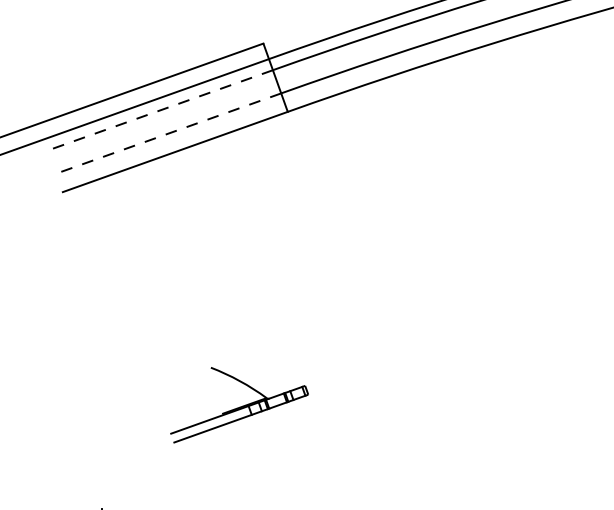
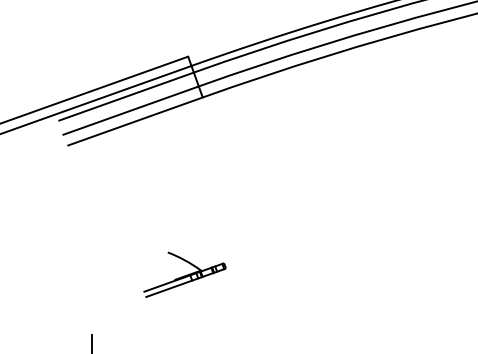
line: (160, 110) -> (126, 96), dashed -> solid
line: (168, 133) -> (131, 110), dashed -> solid
part: (238, 404) -> (184, 274), moved

